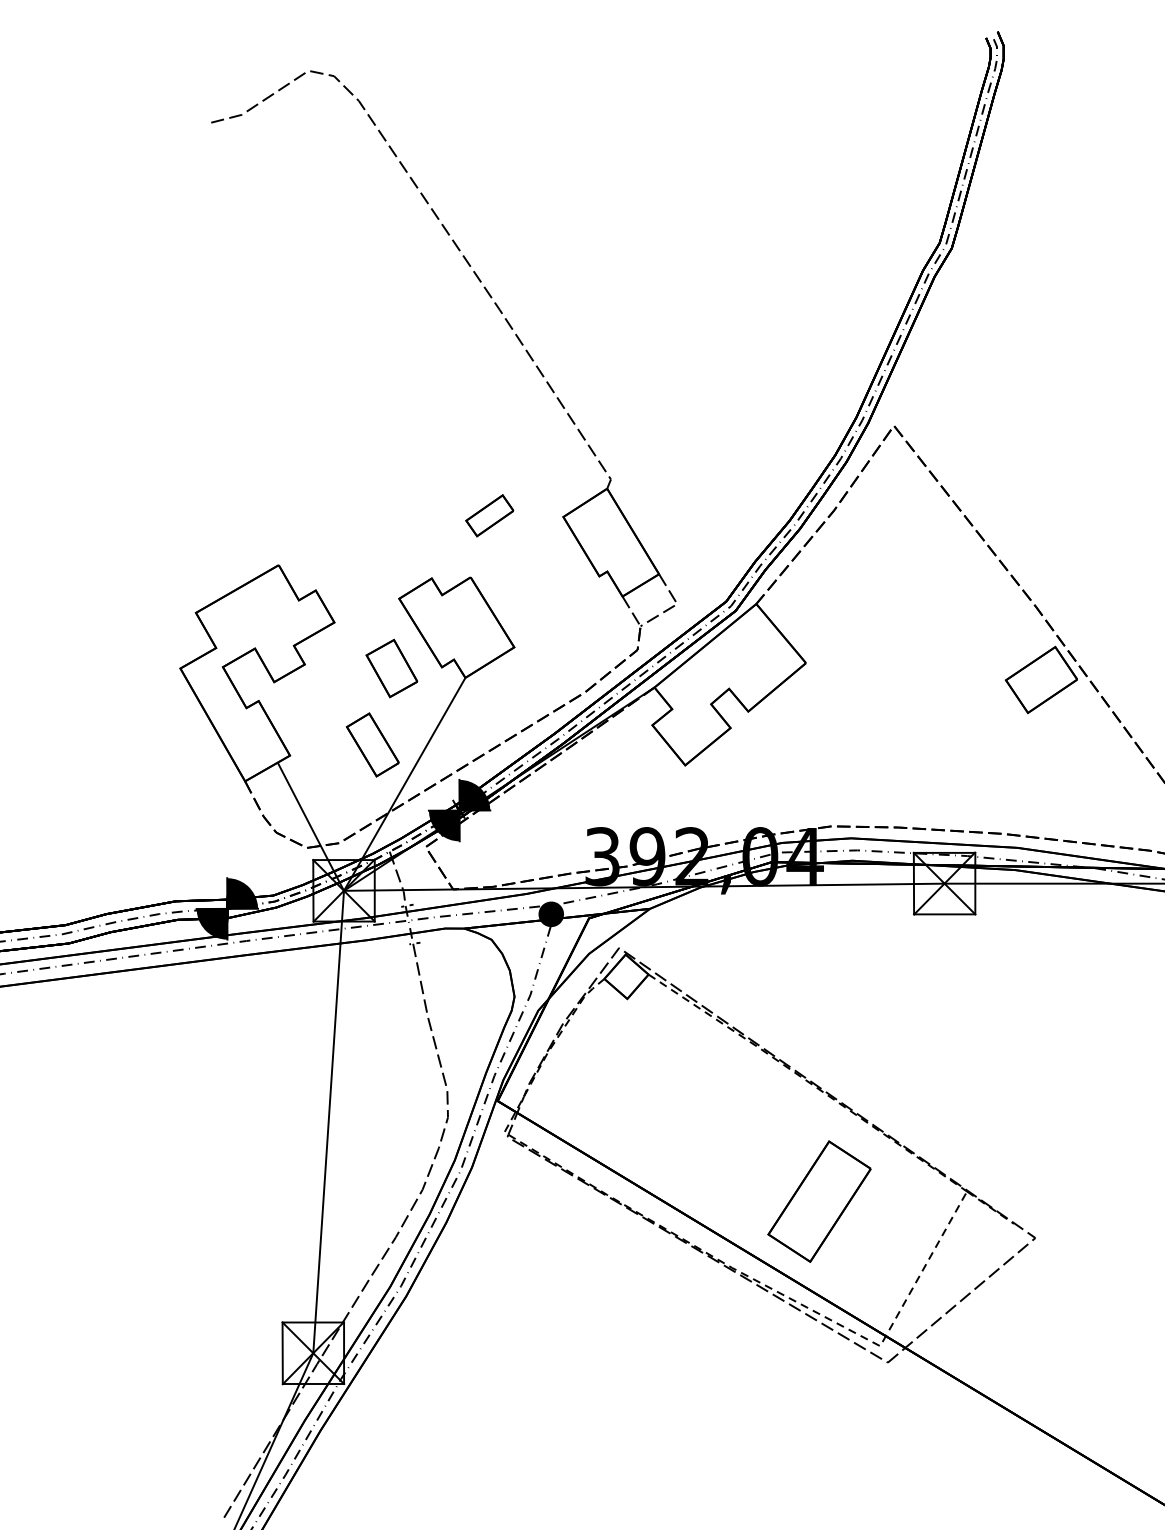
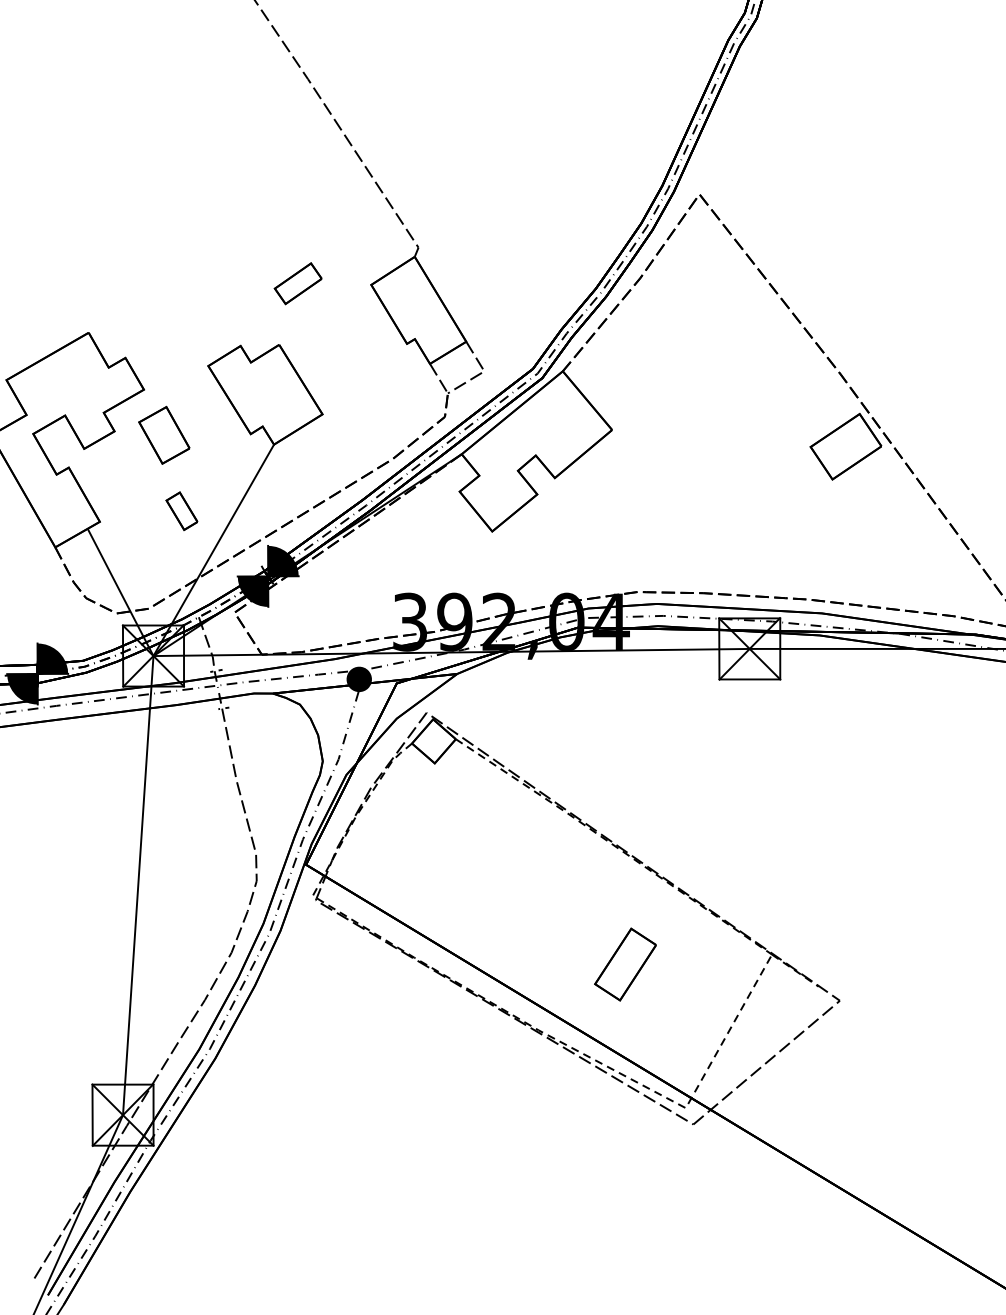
part: (391, 668) -> (163, 435), moved
part: (372, 744) -> (181, 510), size x0.6
part: (819, 1201) -> (625, 964), size x0.6

